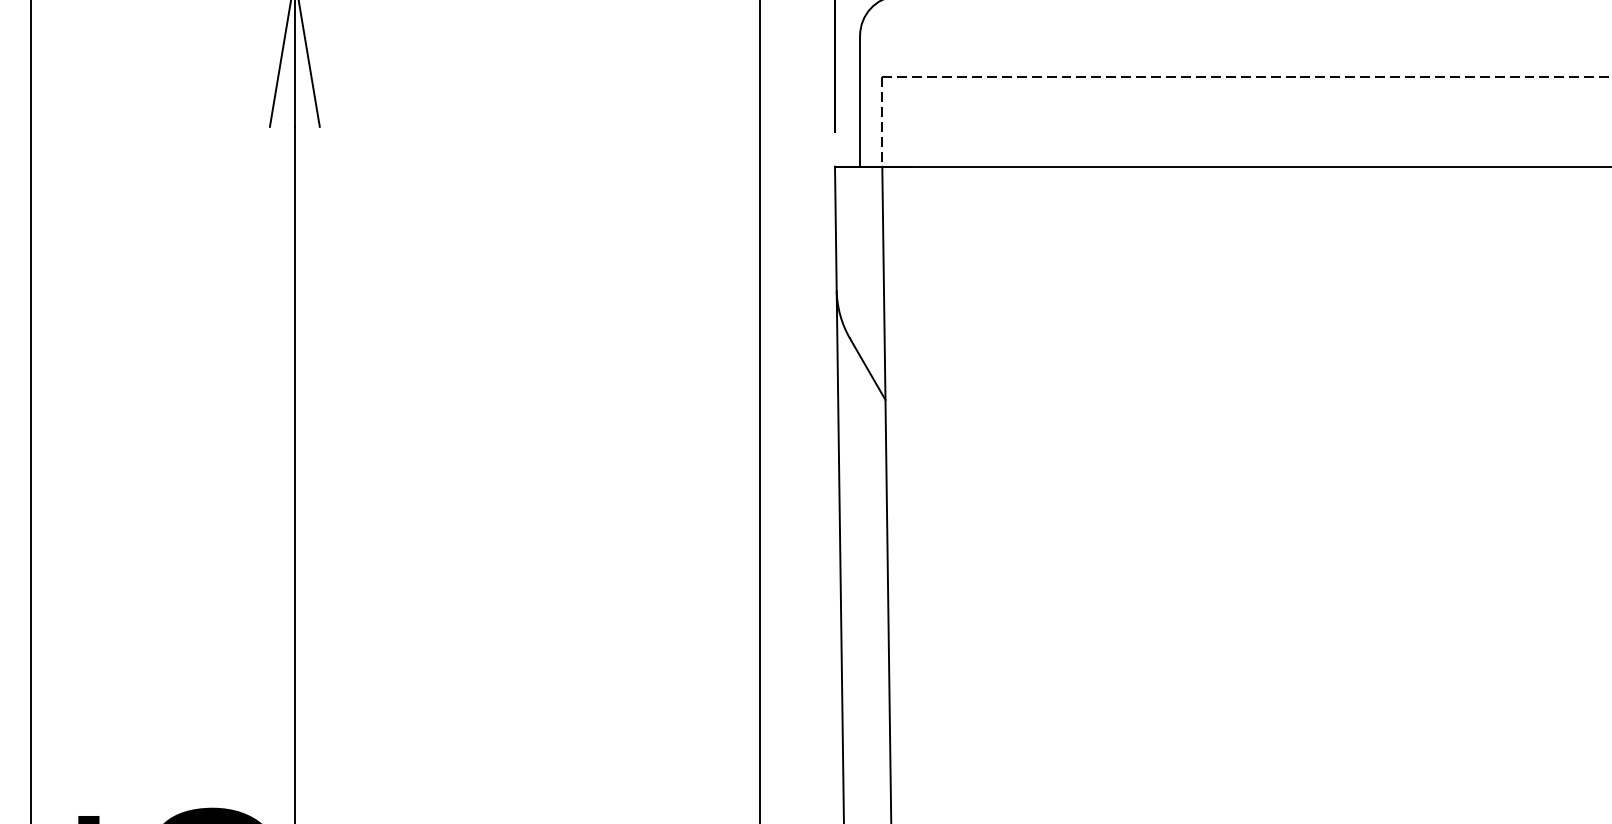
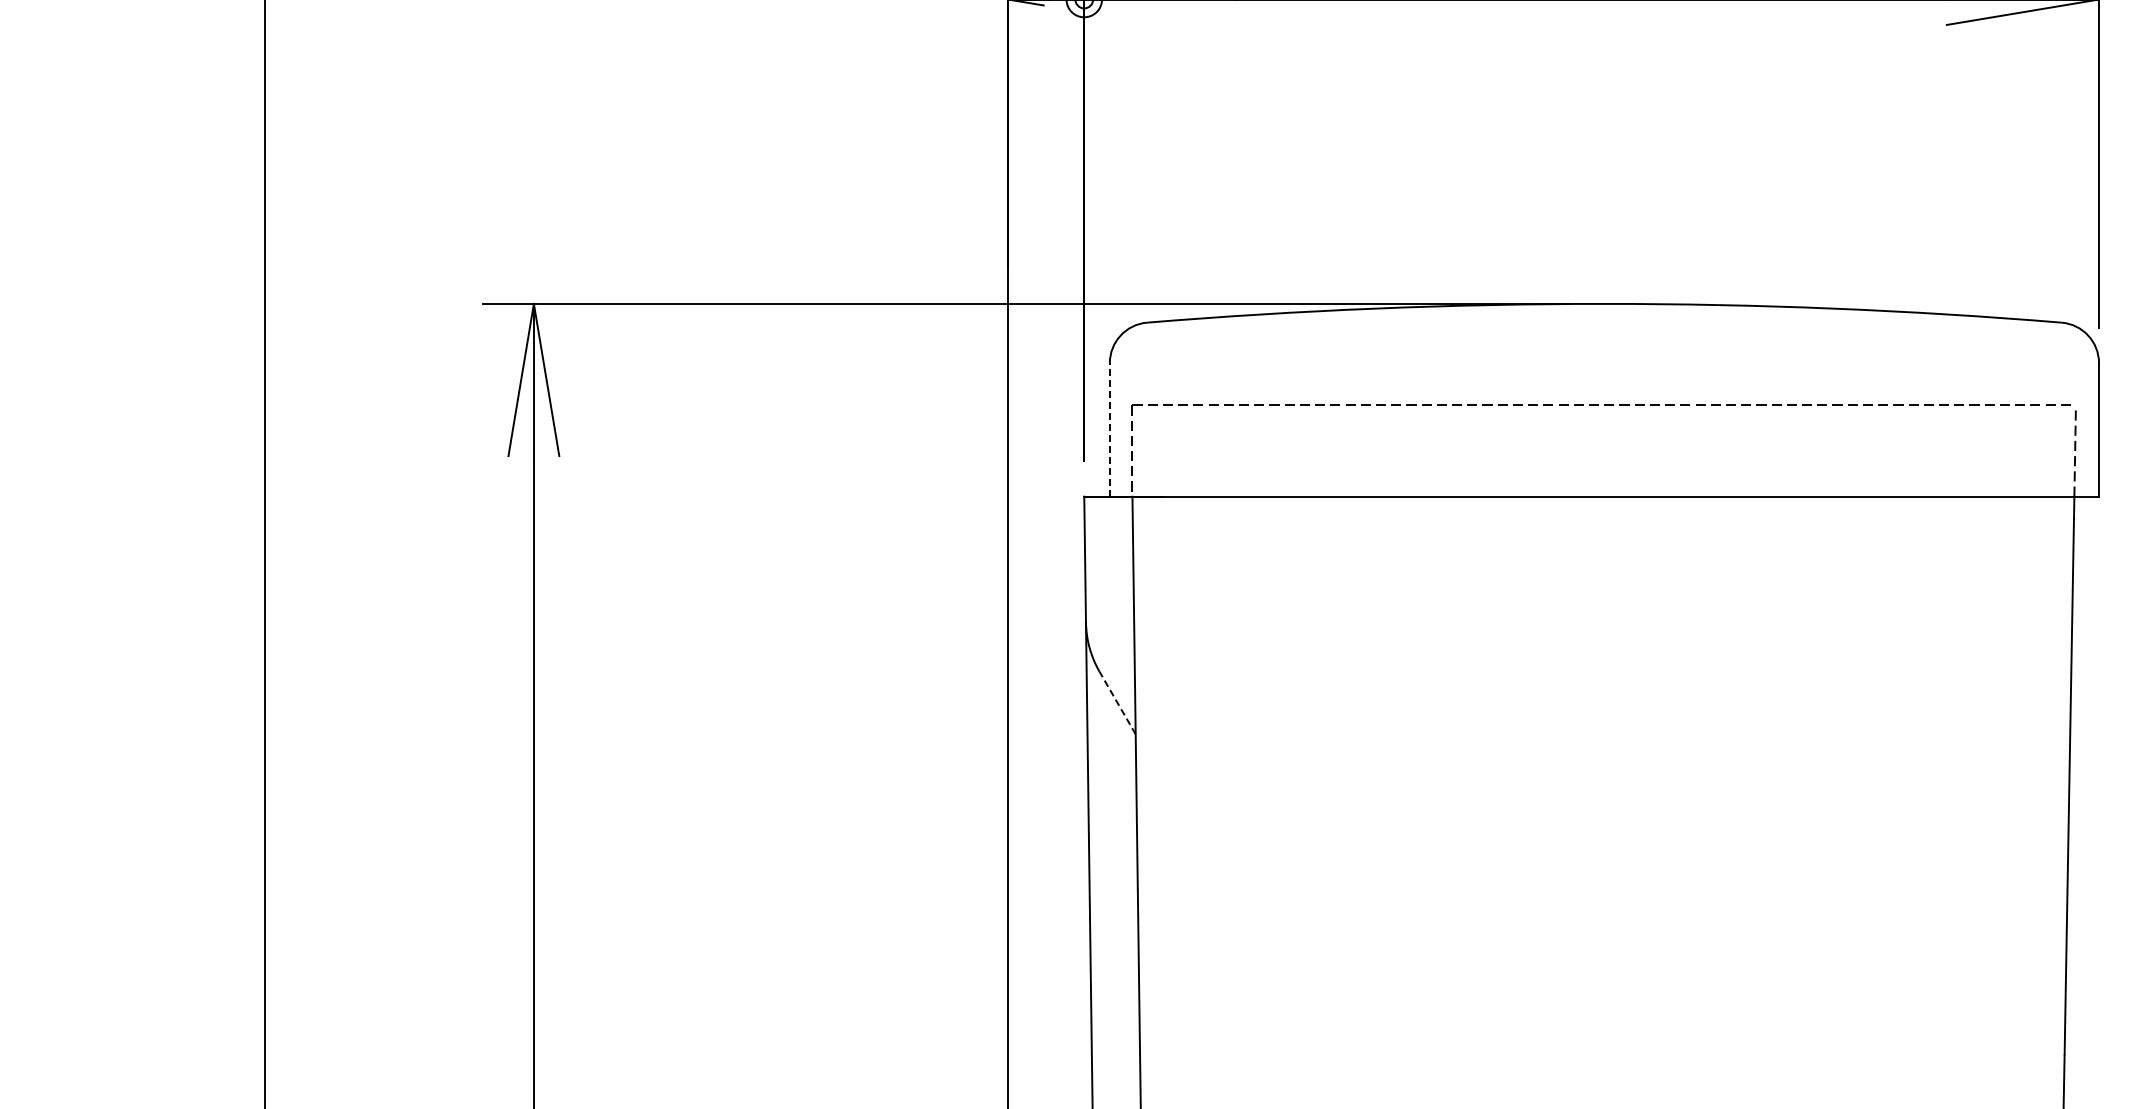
line: (859, 100) -> (1109, 429), solid -> dashed
line: (867, 368) -> (1117, 702), solid -> dashed

